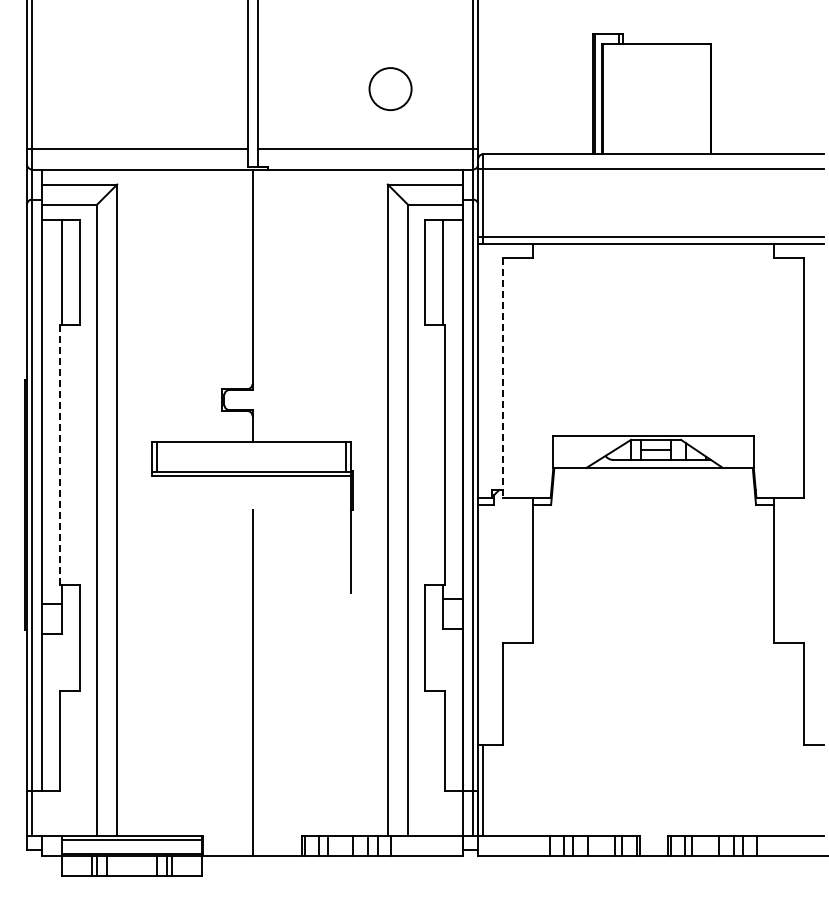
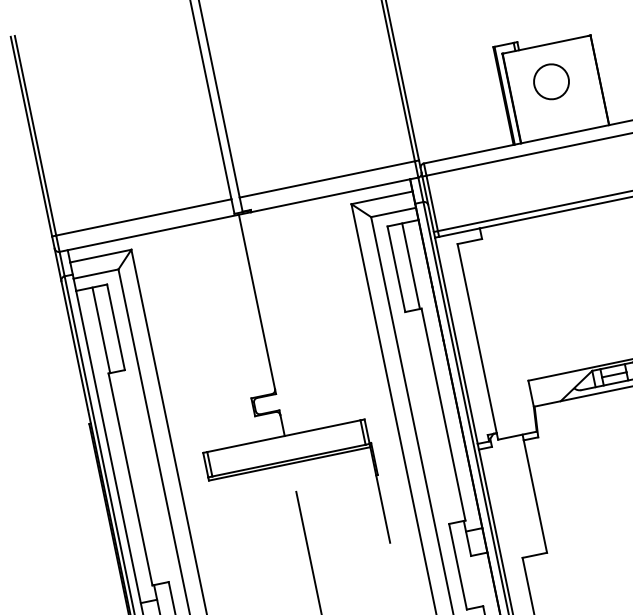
circle: (390, 89) -> (551, 82), moved
line: (503, 378) -> (478, 342), dashed -> solid
line: (60, 455) -> (130, 479), dashed -> solid

